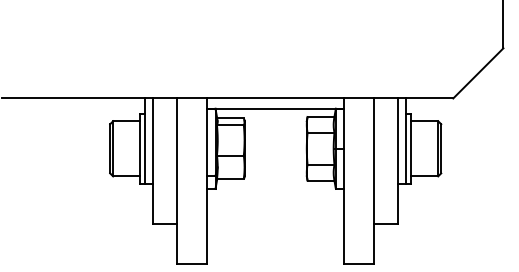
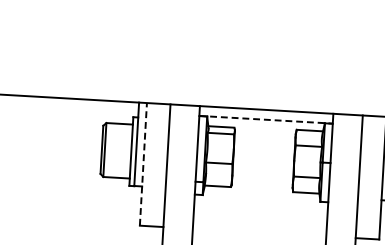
line: (276, 108) -> (266, 119), solid -> dashed
line: (153, 161) -> (143, 164), solid -> dashed

